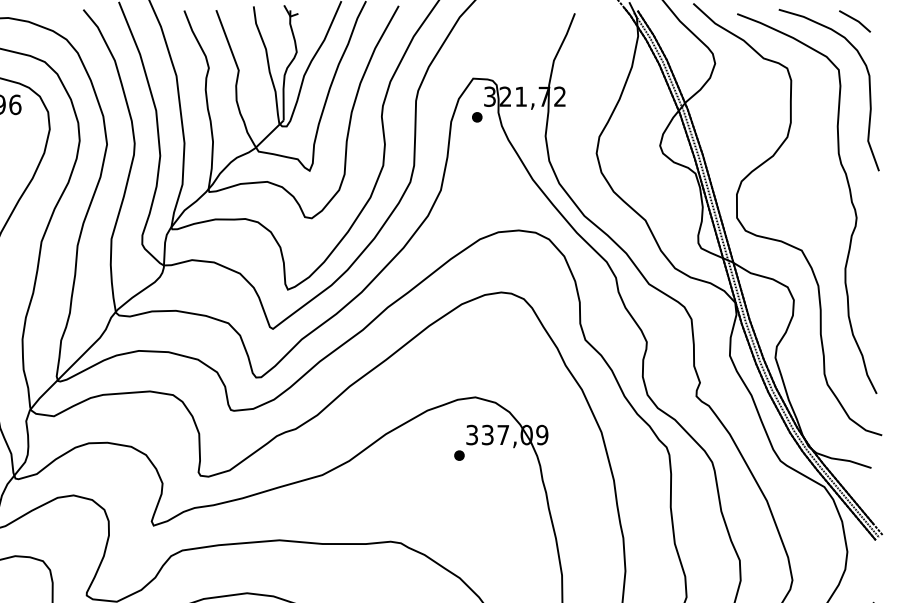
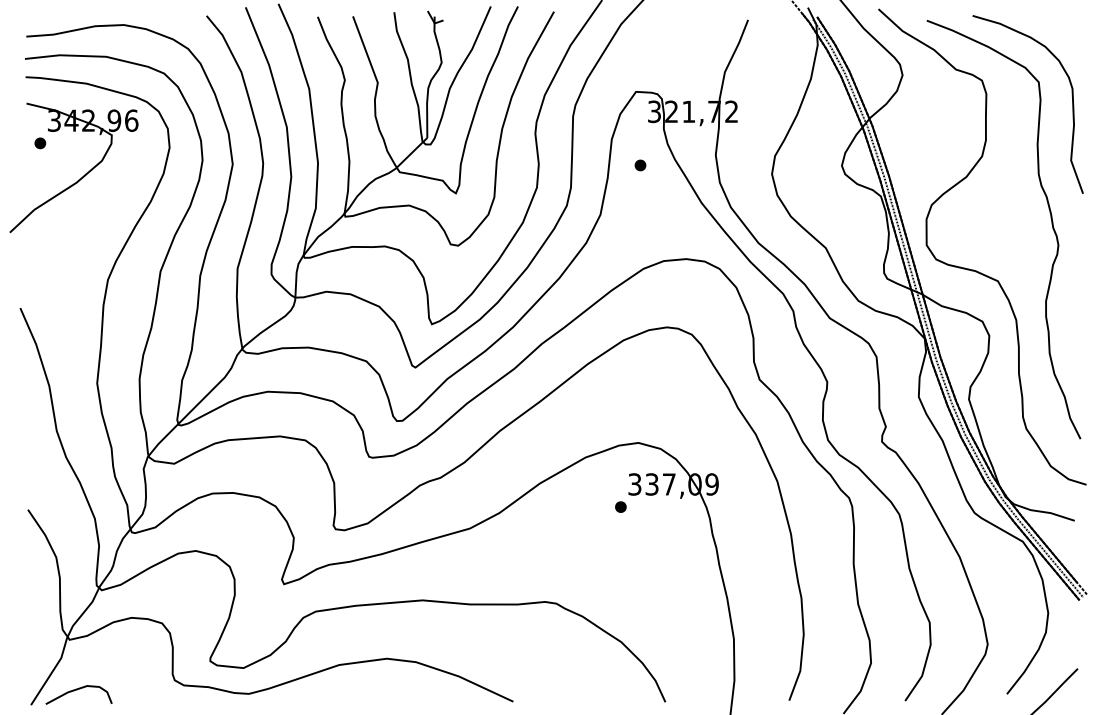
line: (854, 20) -> (1056, 27), removed
part: (477, 117) -> (640, 165), moved

